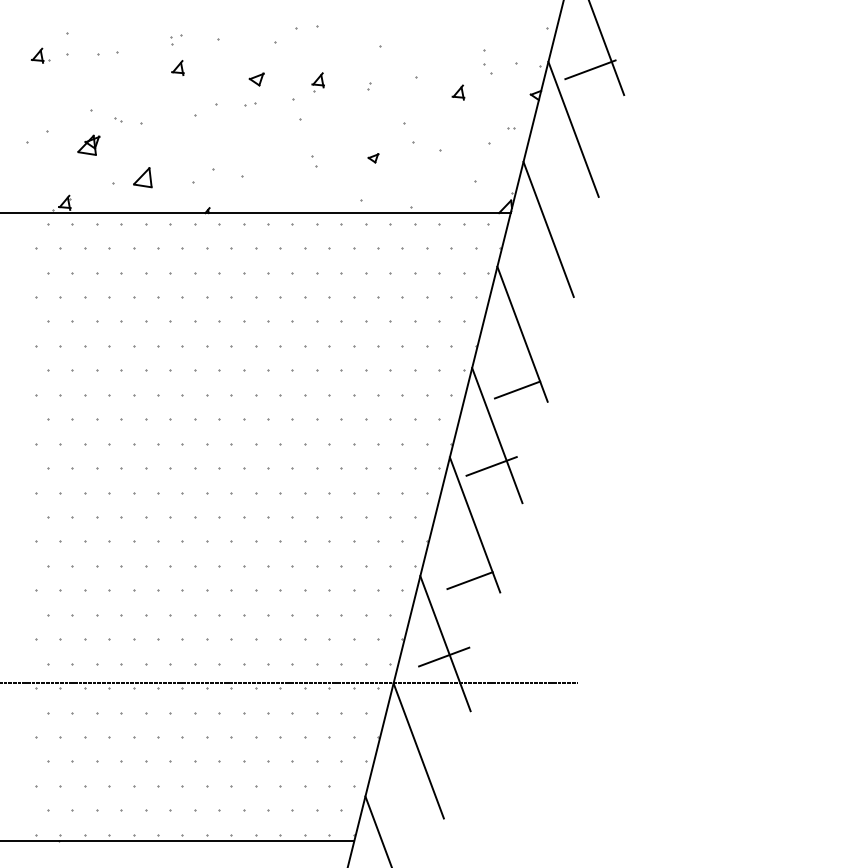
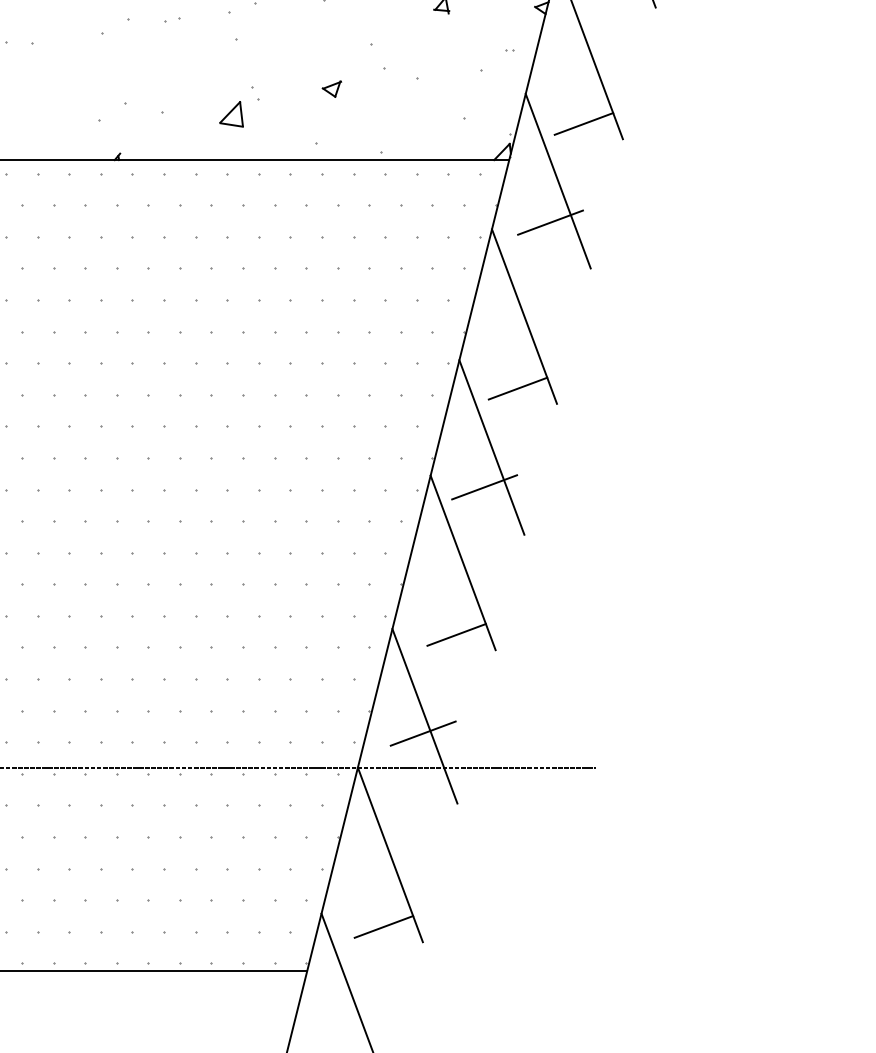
part: (373, 158) -> (331, 89), size x1.43
part: (142, 177) -> (231, 114), moved
line: (568, 184) -> (583, 123), added
line: (542, 261) -> (550, 222), added
line: (413, 806) -> (383, 926), added

